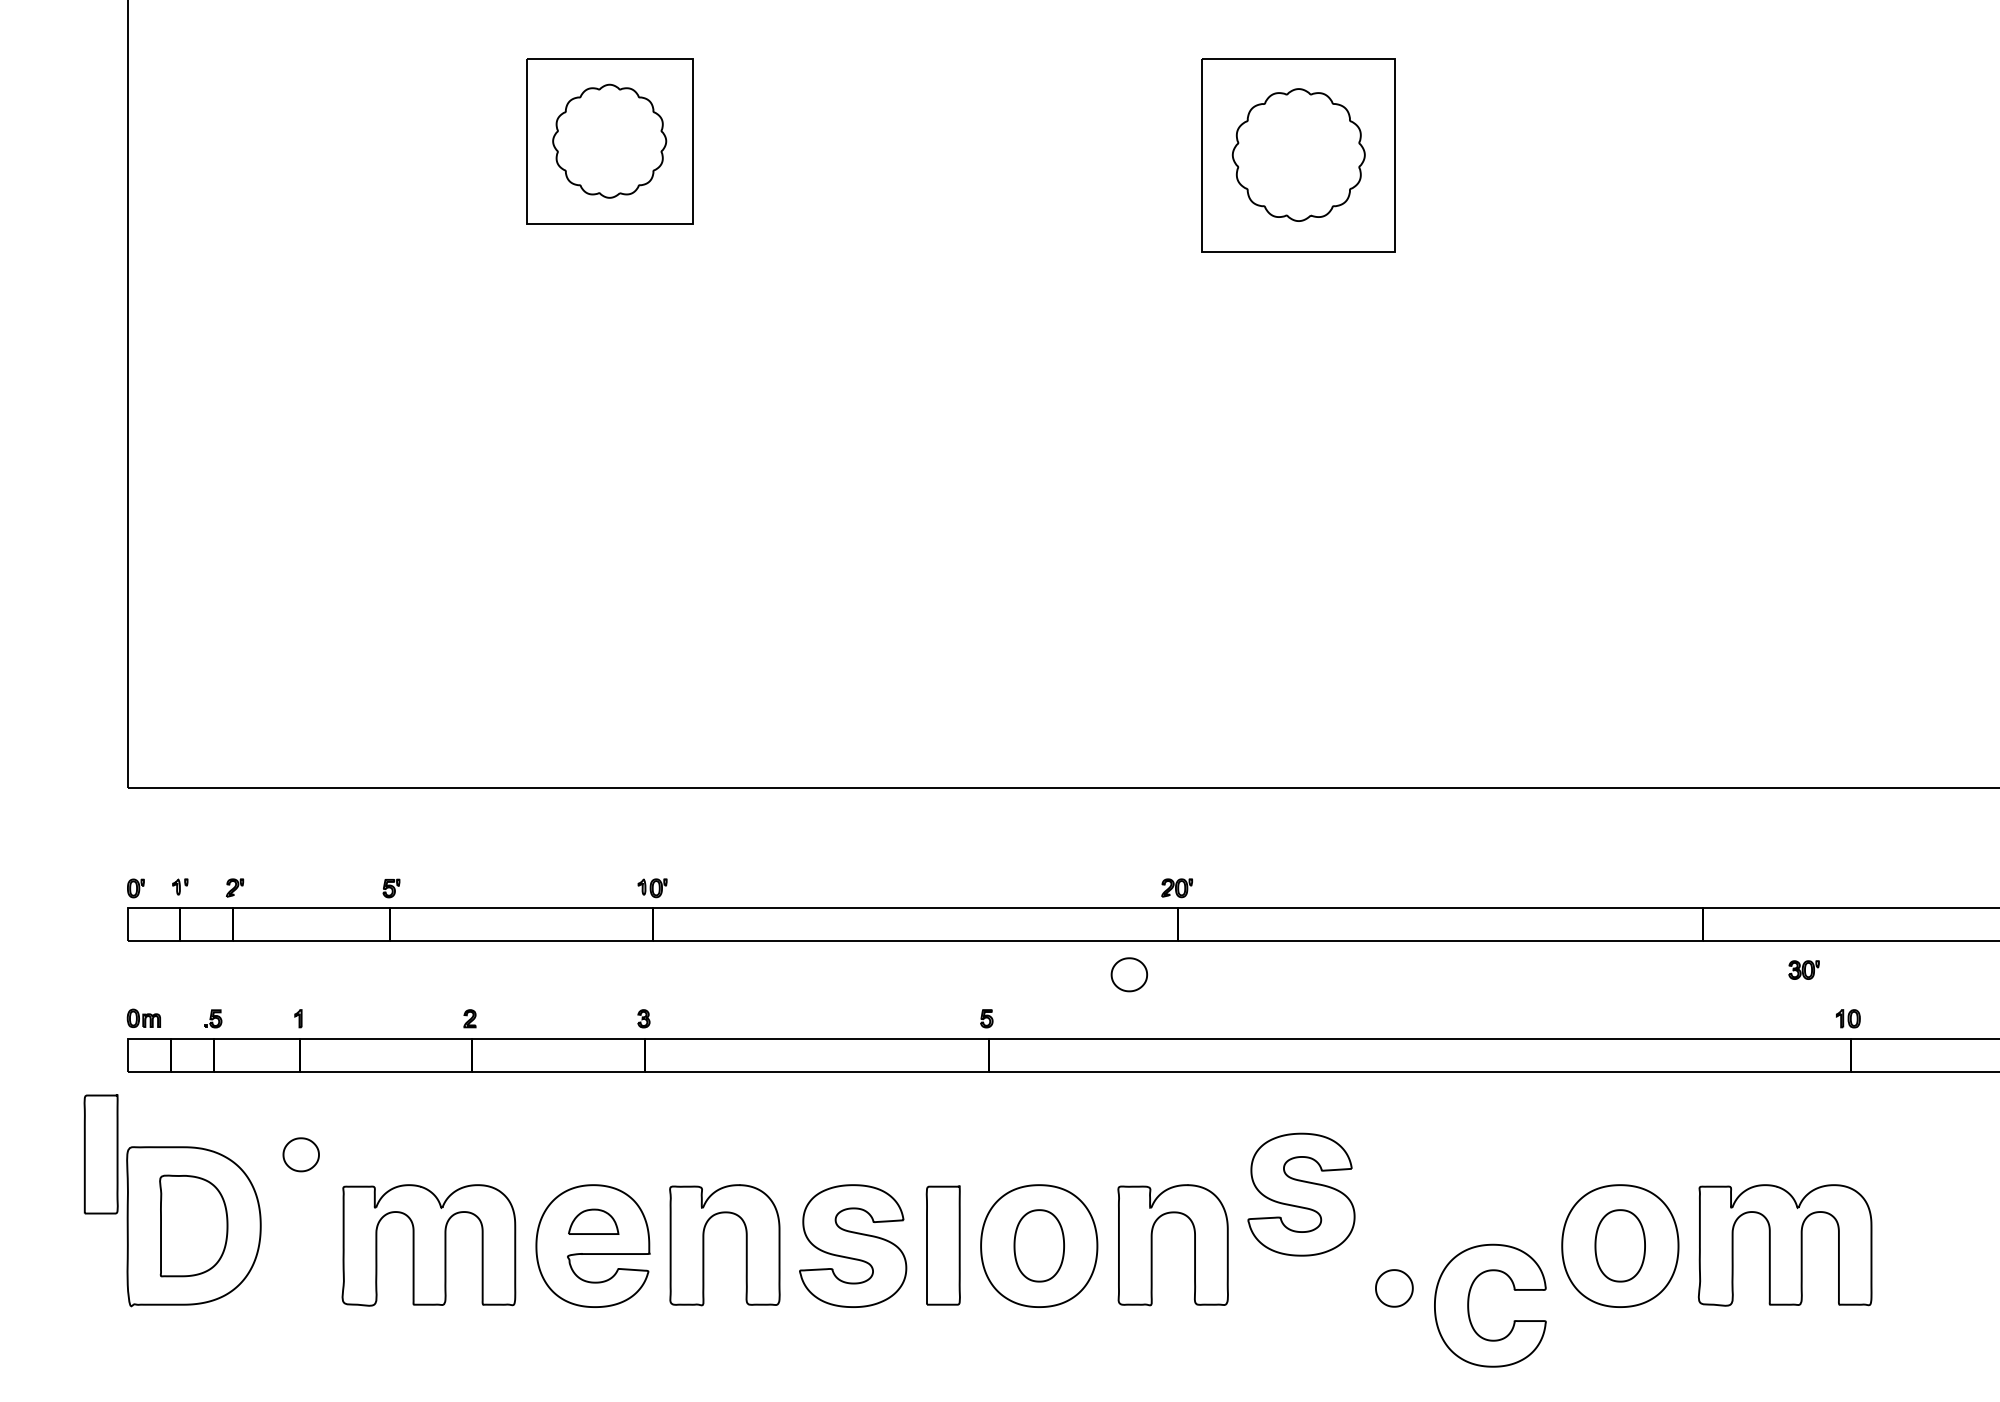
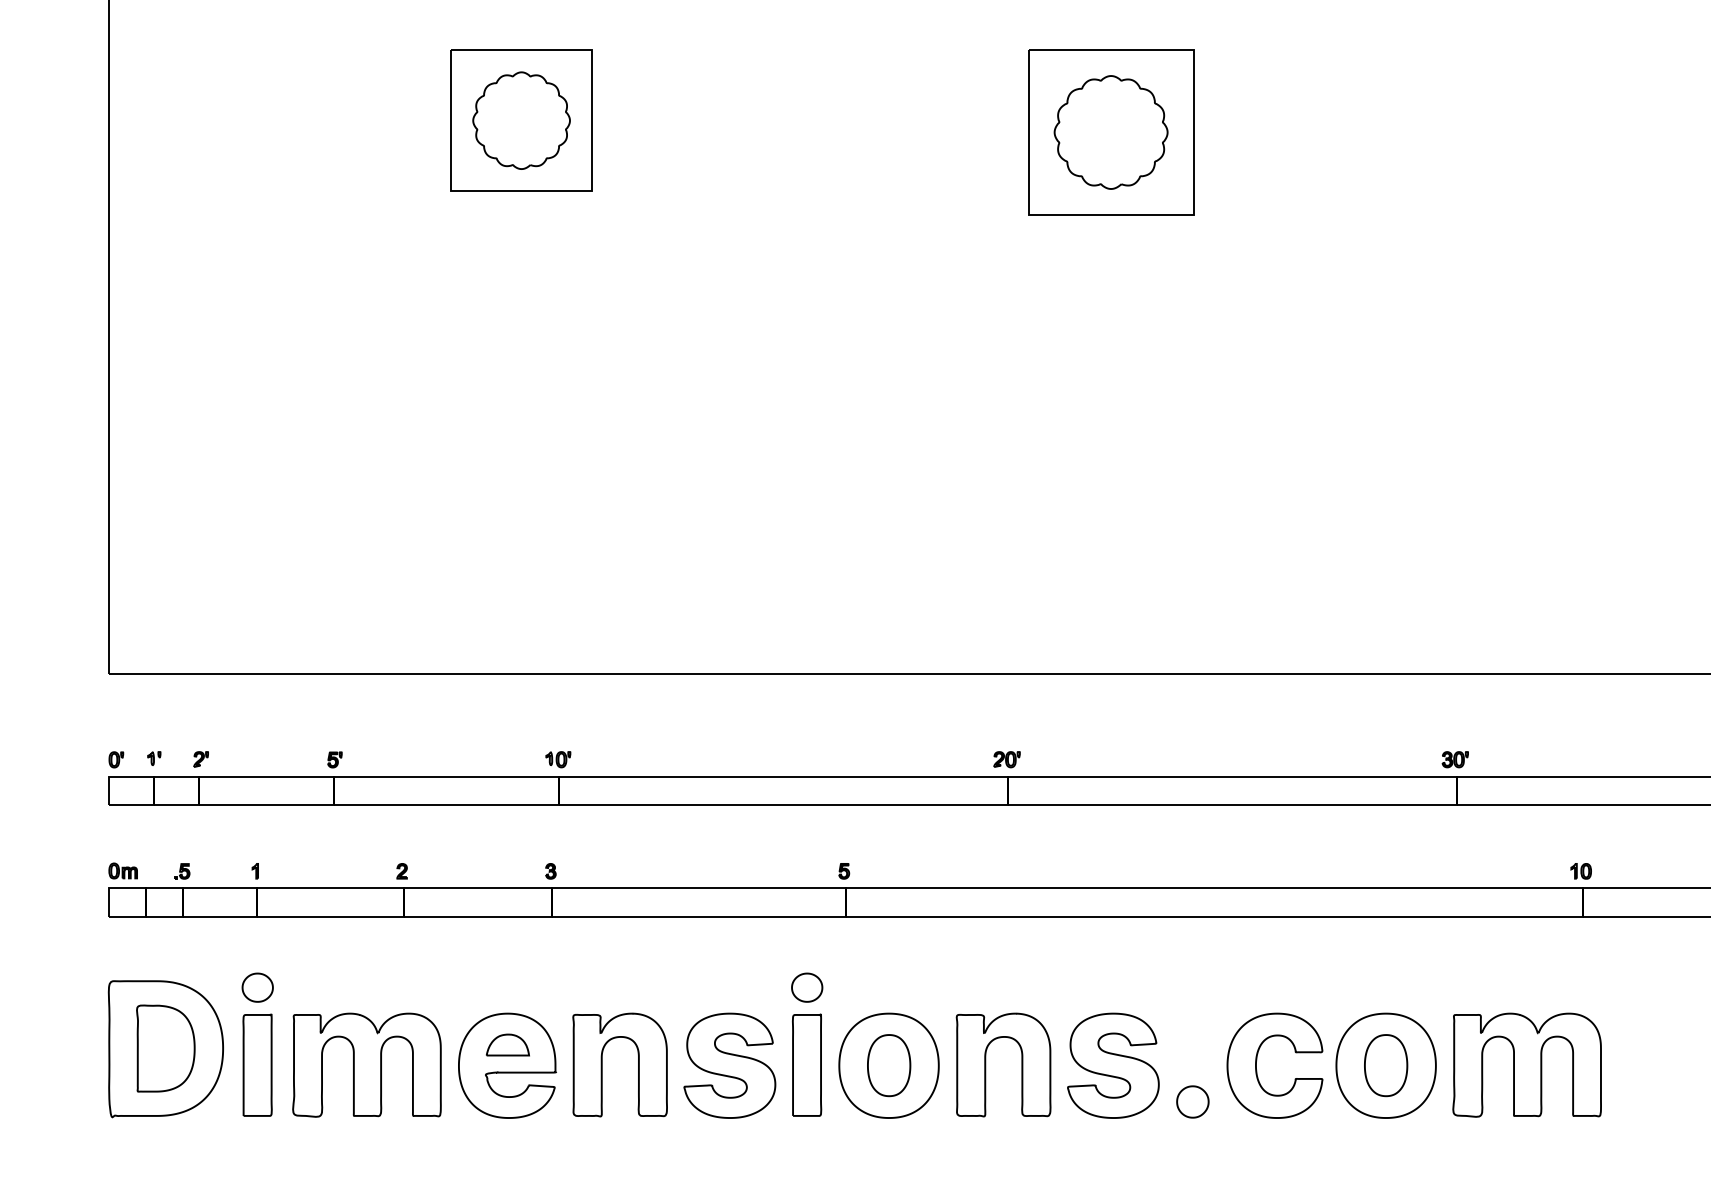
part: (1803, 969) -> (1454, 759), moved
part: (1129, 974) -> (807, 987), moved
part: (101, 1153) -> (257, 1064), moved
part: (1301, 1194) -> (1113, 1065), moved
part: (1469, 1299) -> (1257, 1060), moved

